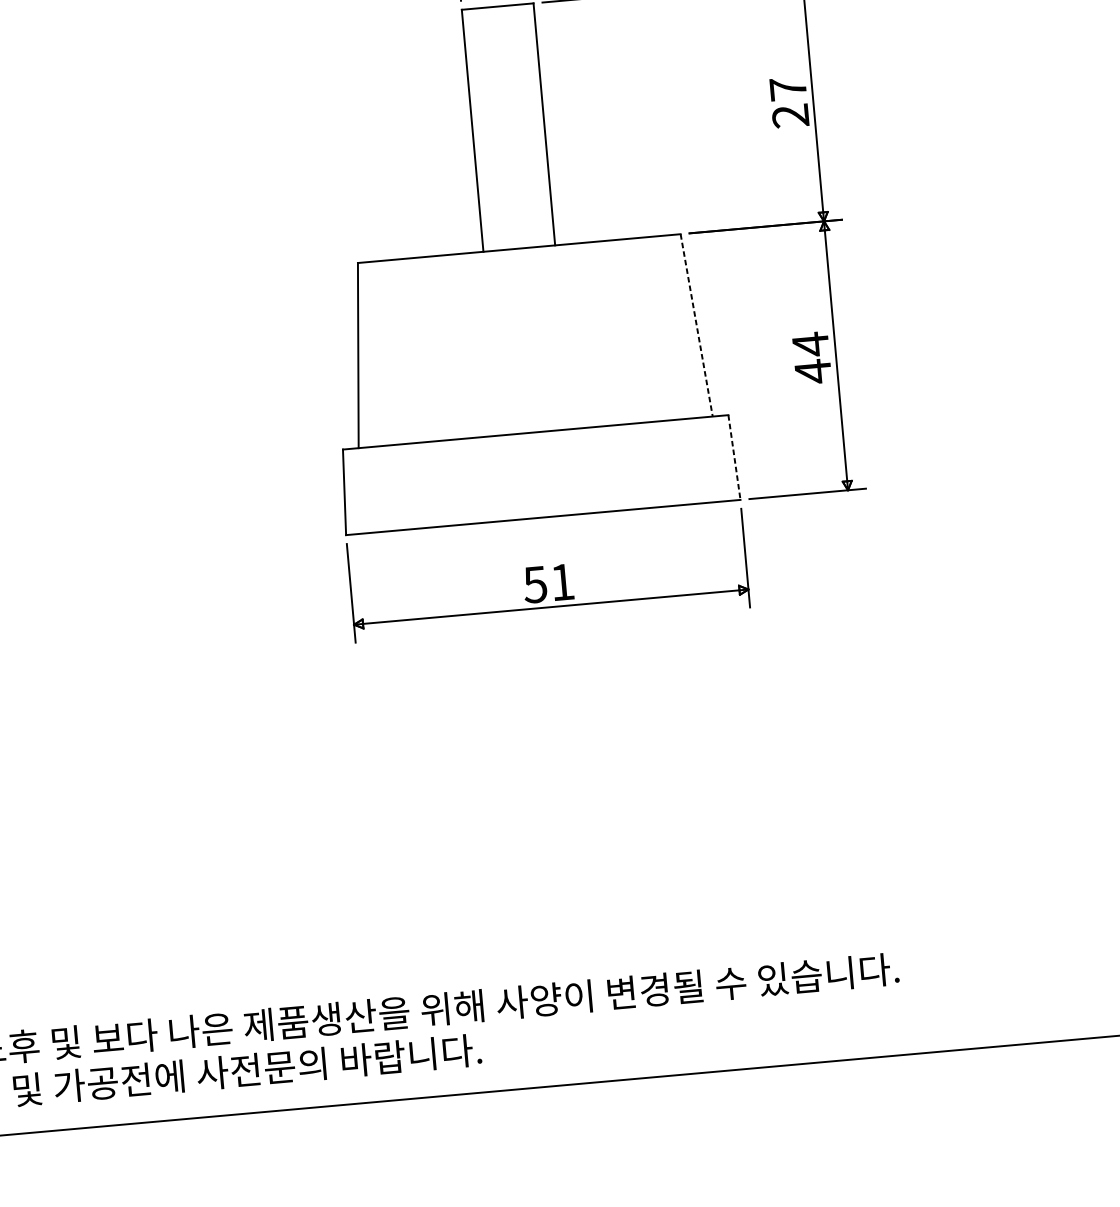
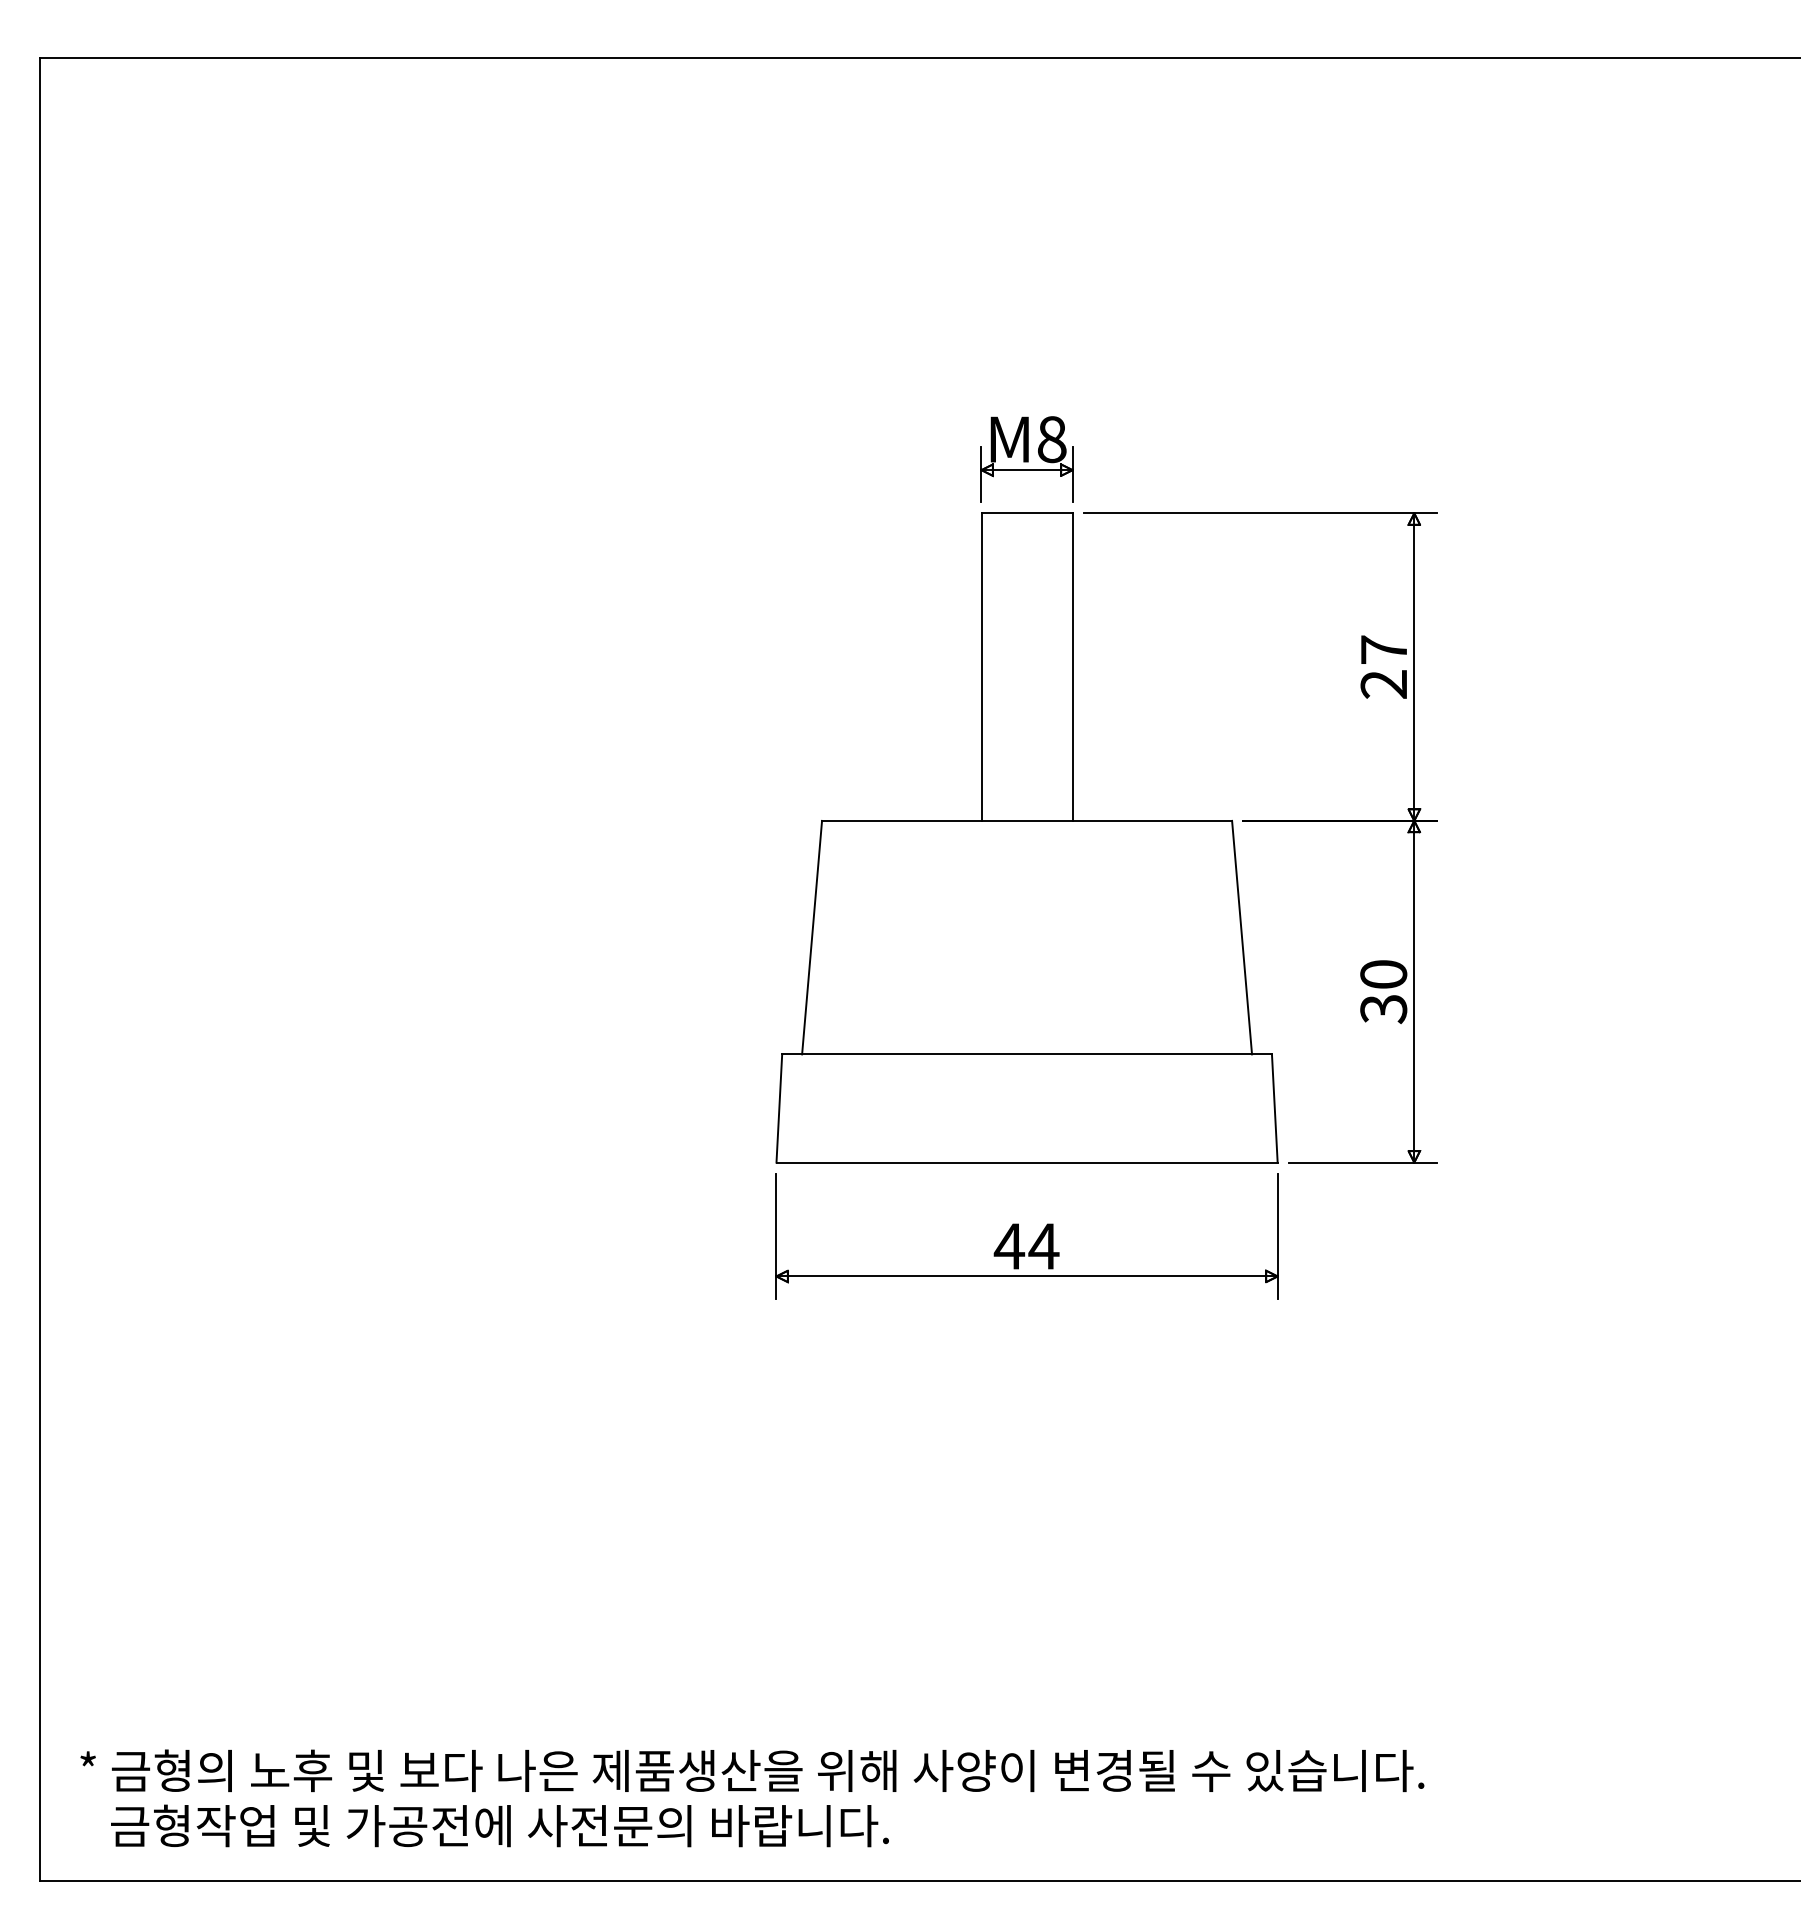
line: (697, 326) -> (1242, 938), dashed -> solid
text: (811, 357) -> (1383, 991), 44 -> 30
line: (734, 458) -> (1274, 1109), dashed -> solid
text: (548, 583) -> (1026, 1246), 51 -> 44

